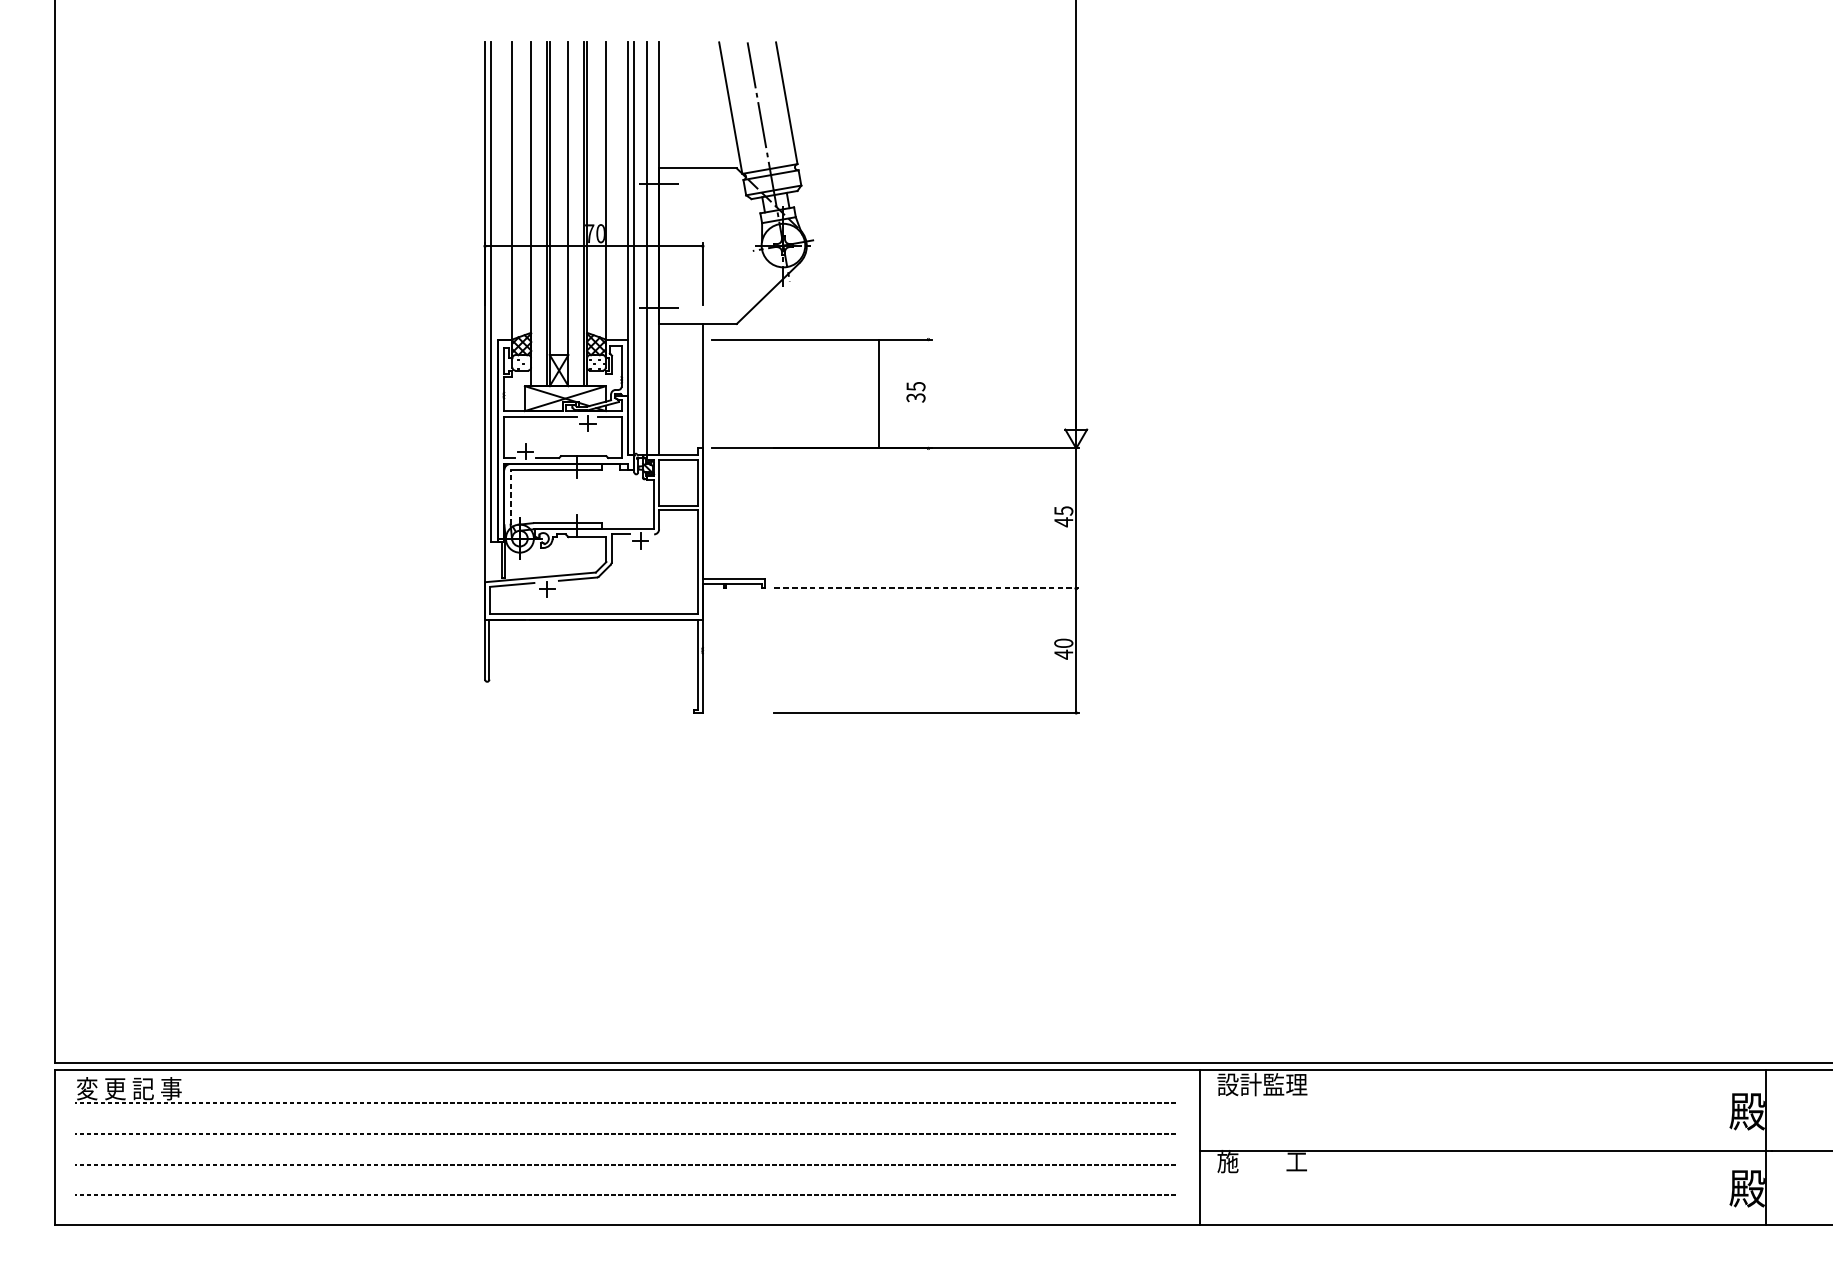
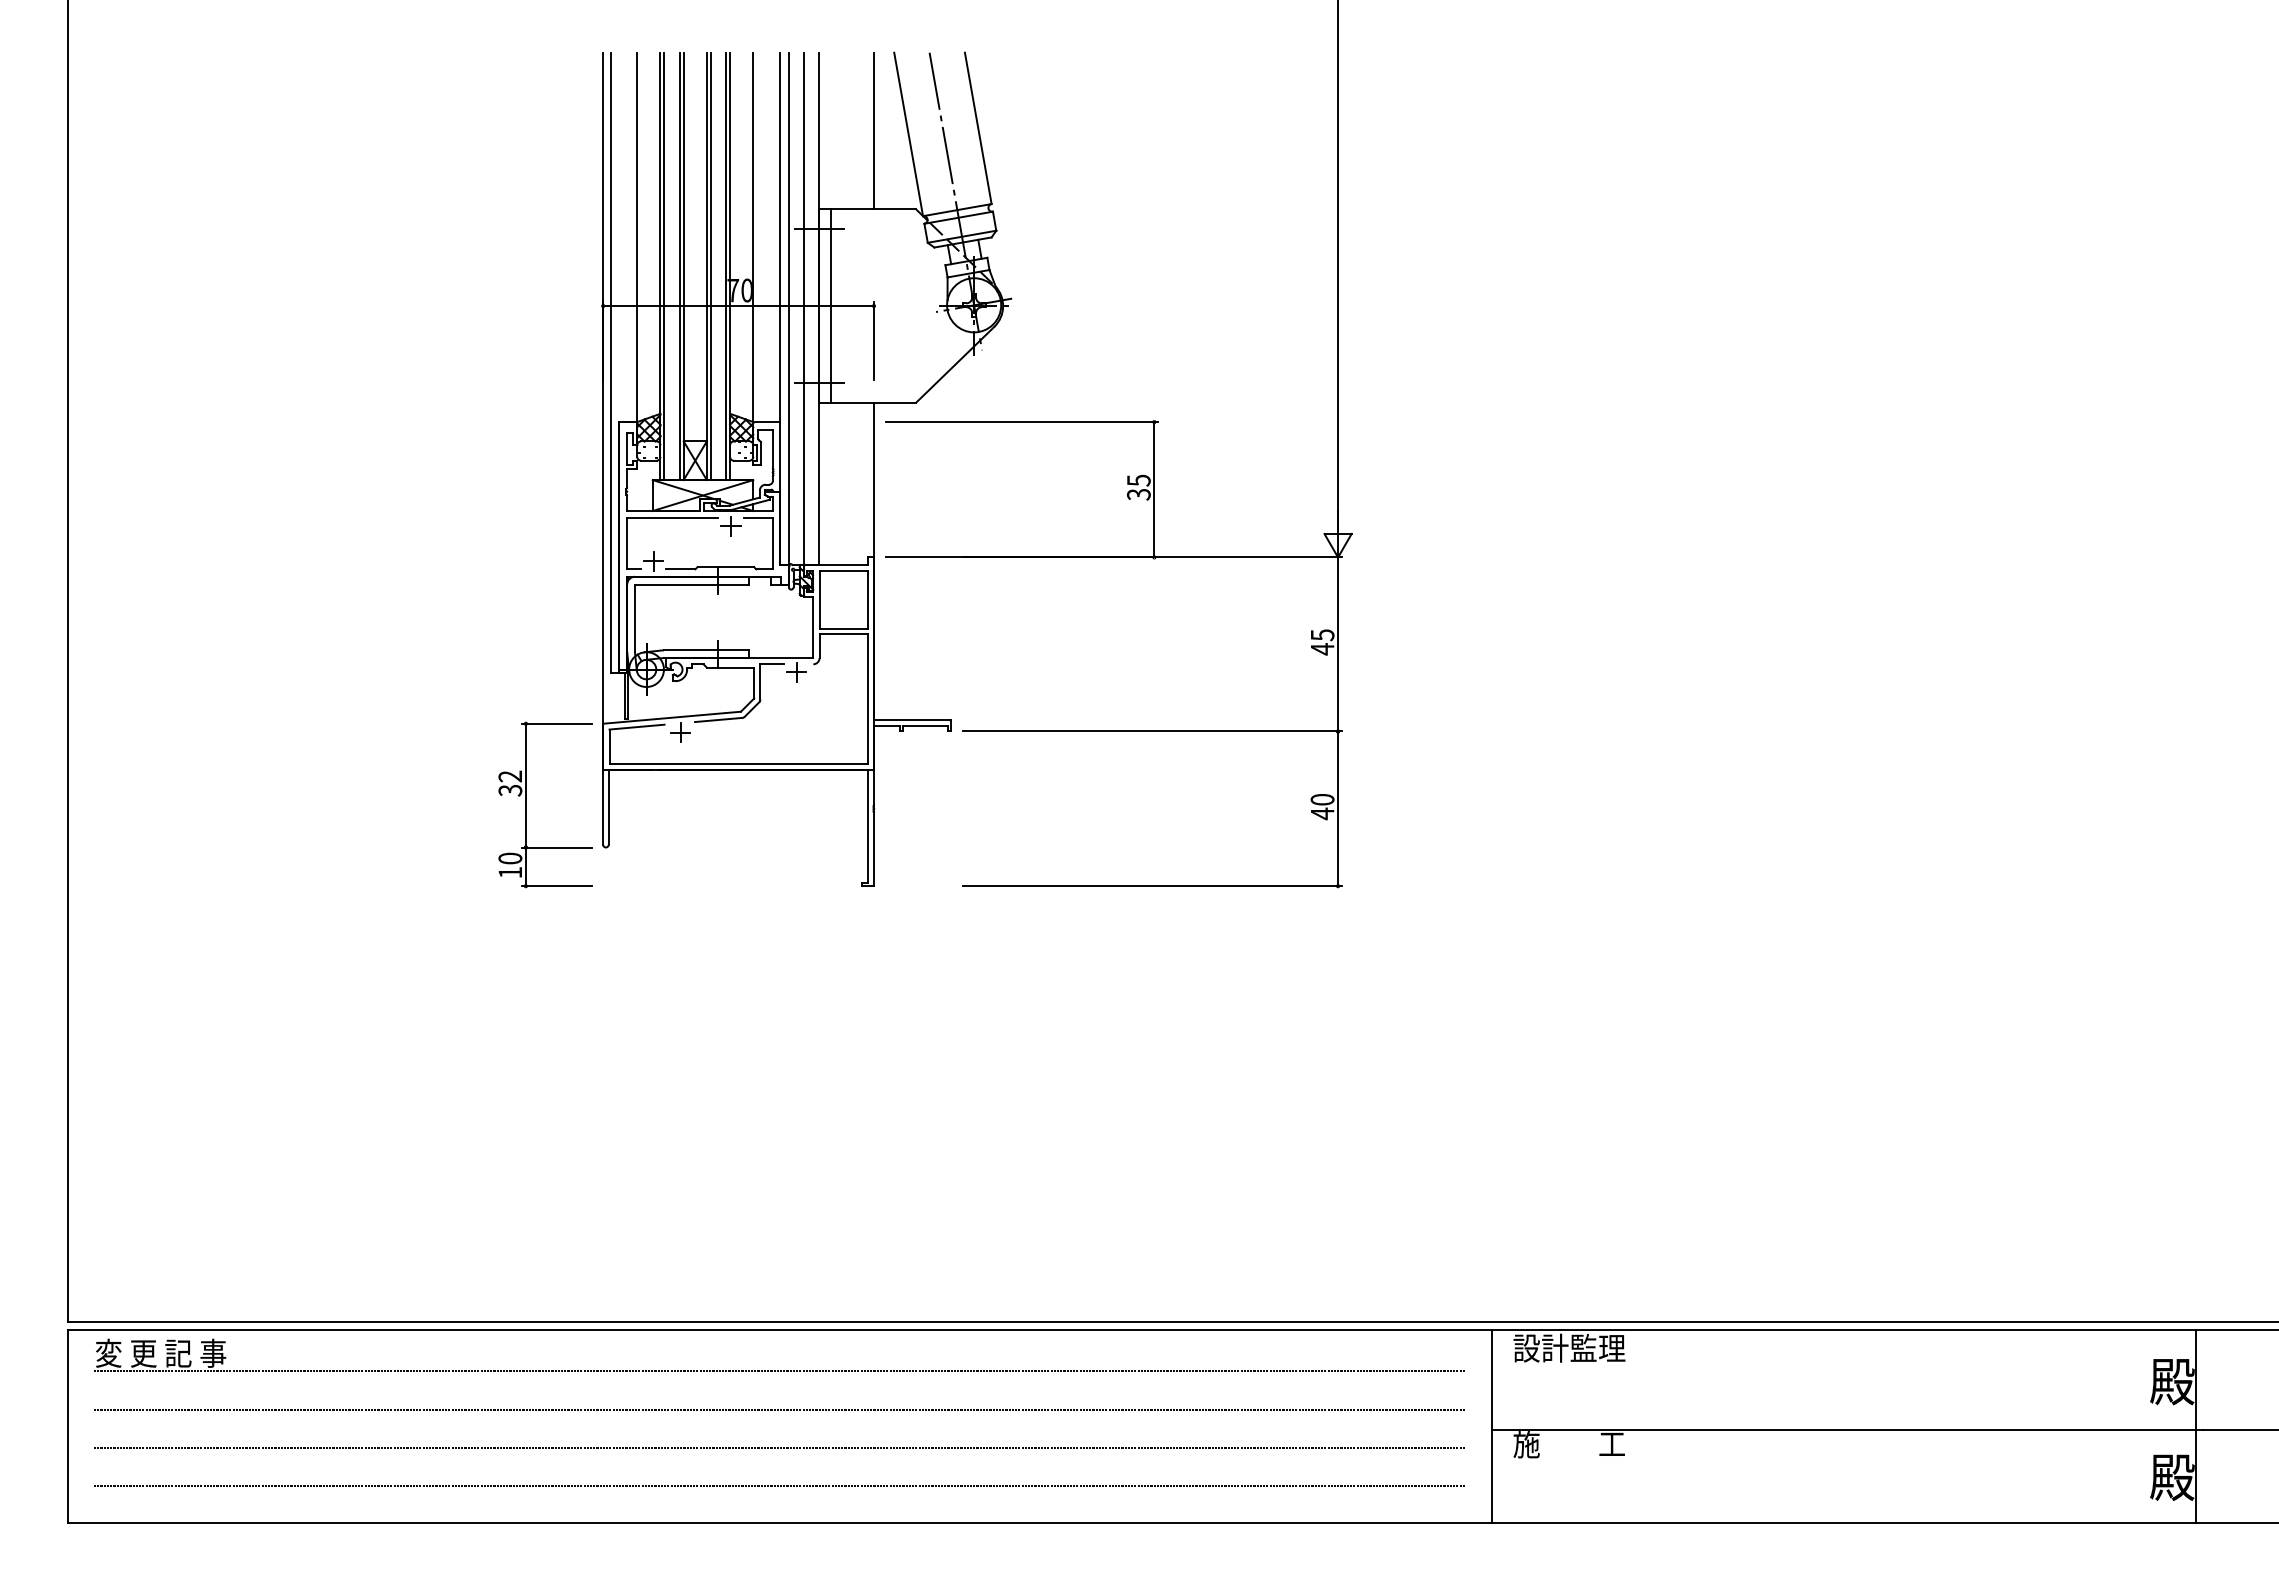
line: (702, 104) -> (873, 130), added
line: (534, 214) -> (664, 266), added
line: (571, 214) -> (710, 266), added
line: (668, 245) -> (831, 305), added
line: (878, 393) -> (1154, 489), moved
line: (510, 497) -> (634, 618), dashed -> solid
line: (926, 588) -> (1152, 731), dashed -> solid
part: (423, 647) -> (526, 804), added

